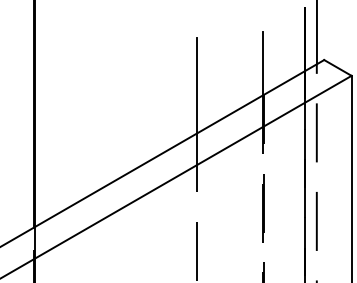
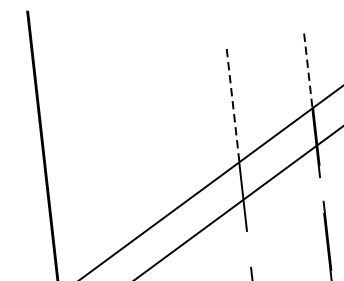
line: (262, 63) -> (307, 70), solid -> dashed
line: (196, 85) -> (232, 105), solid -> dashed

